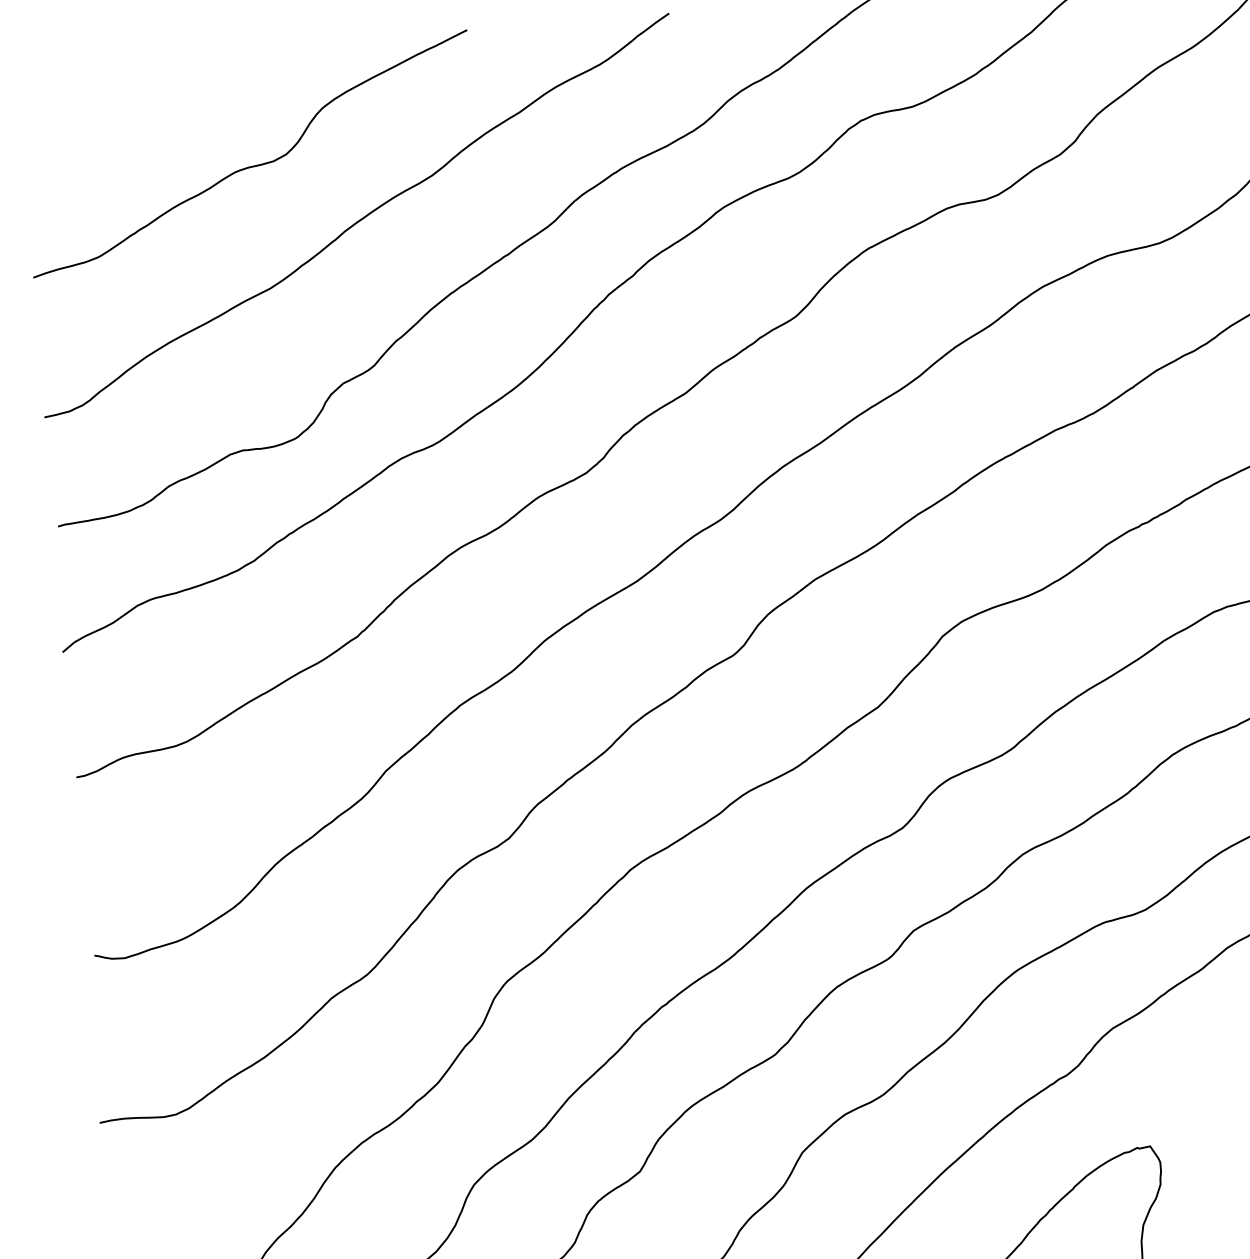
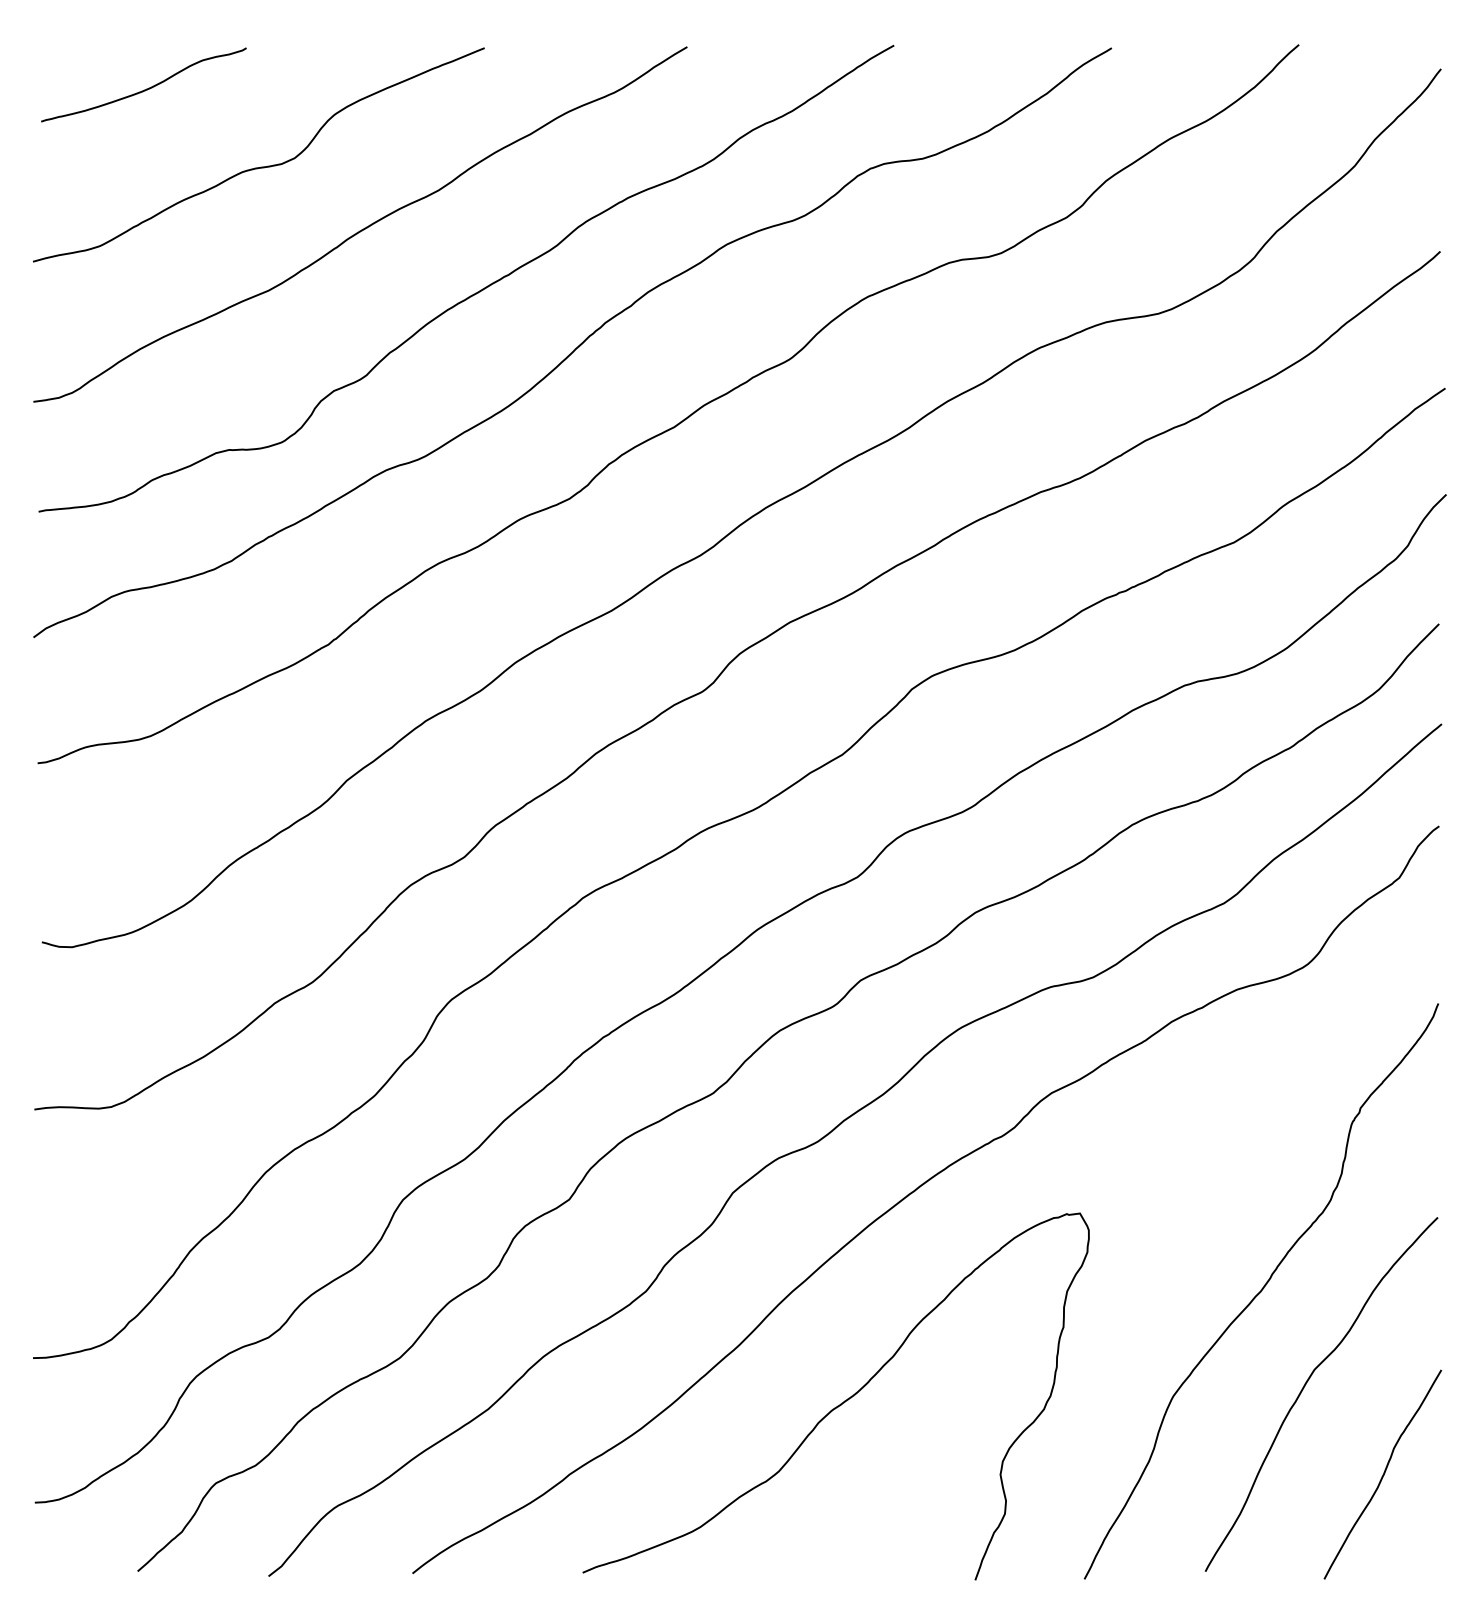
curve: (133, 96) -> (146, 88), added

